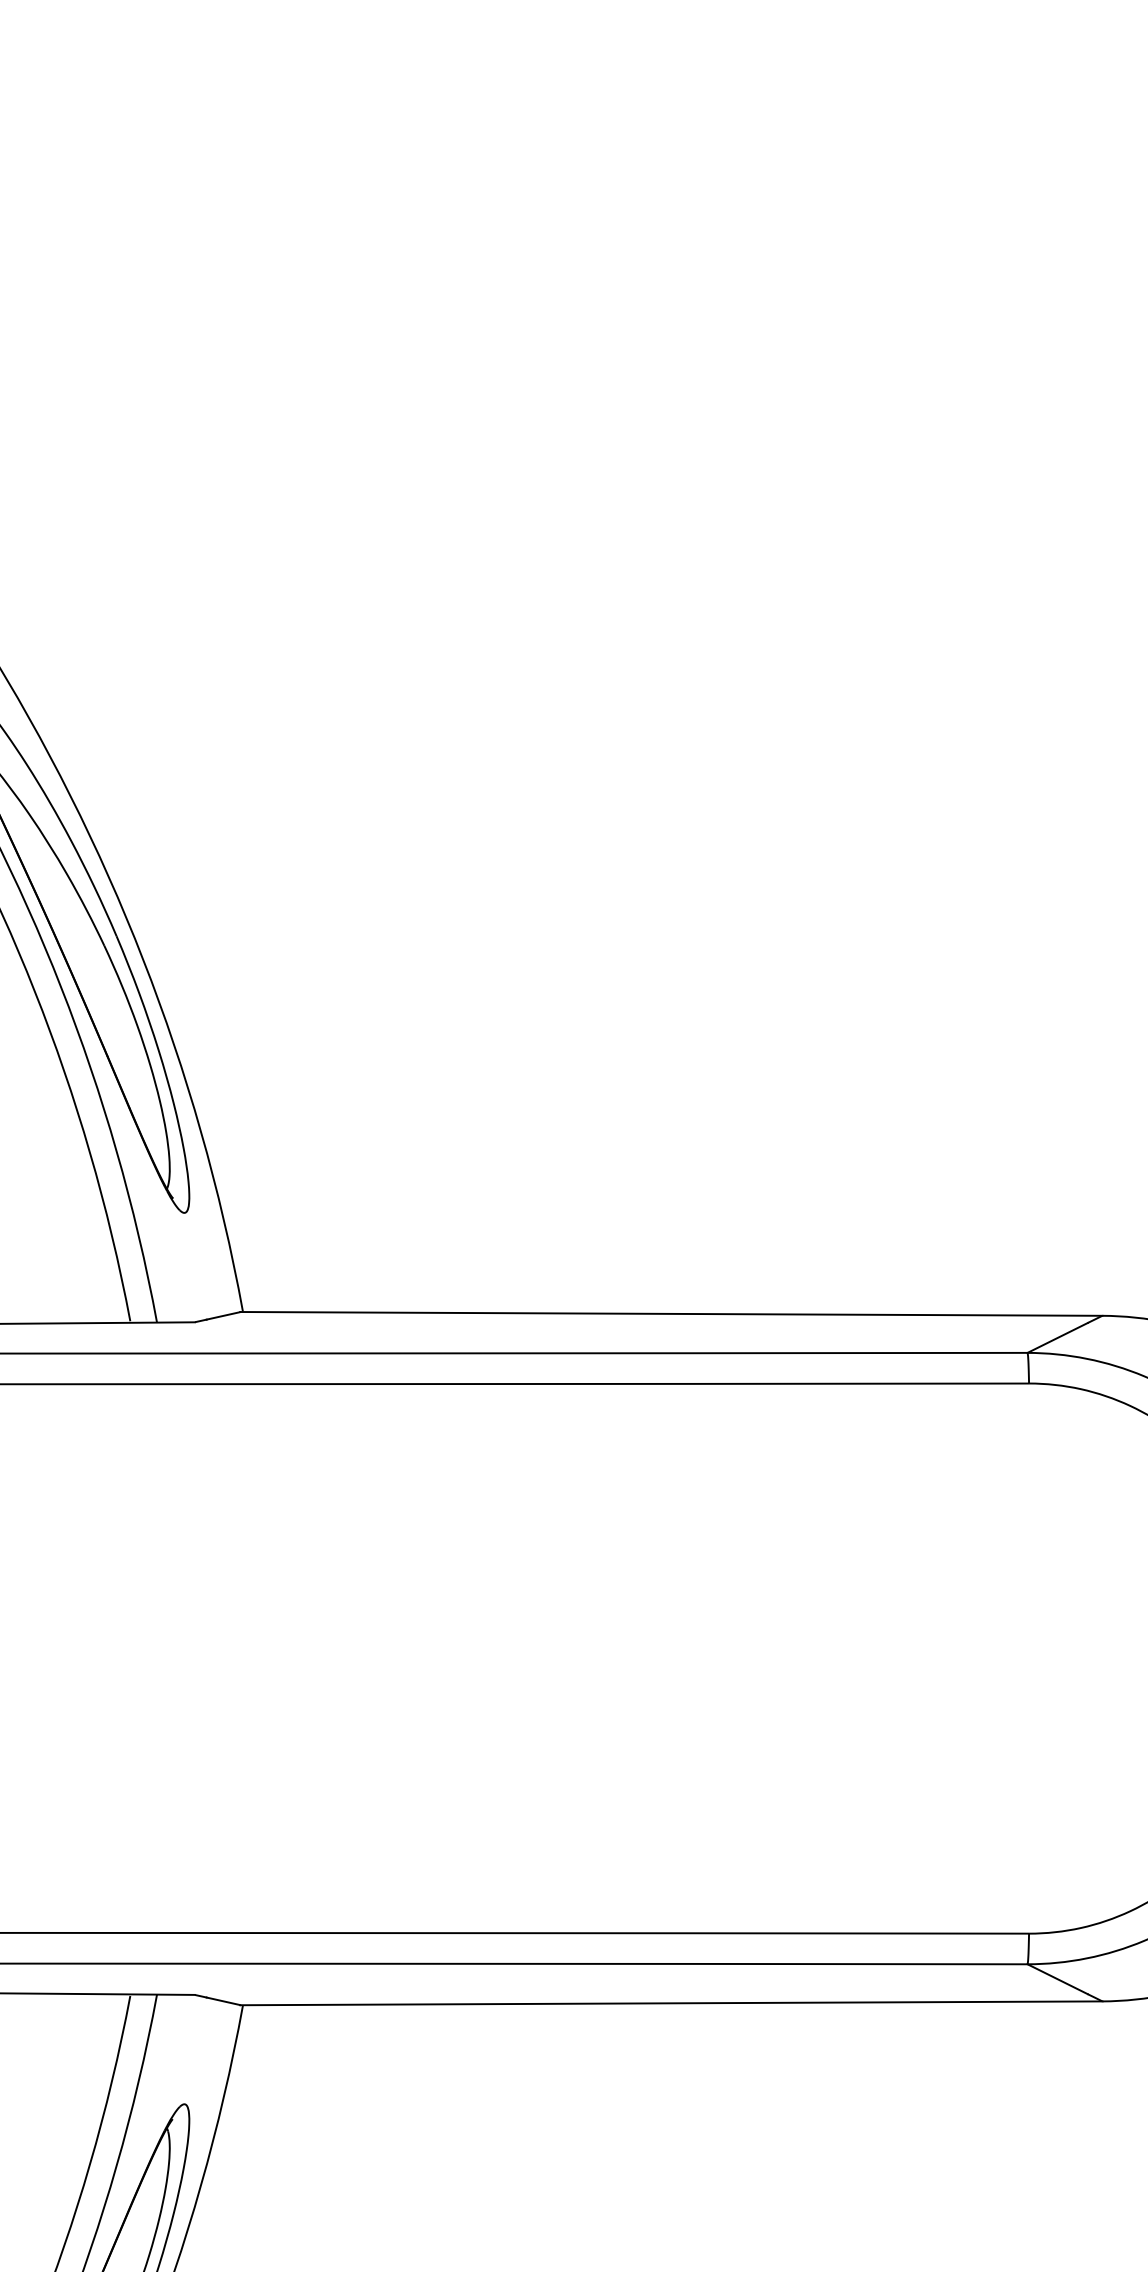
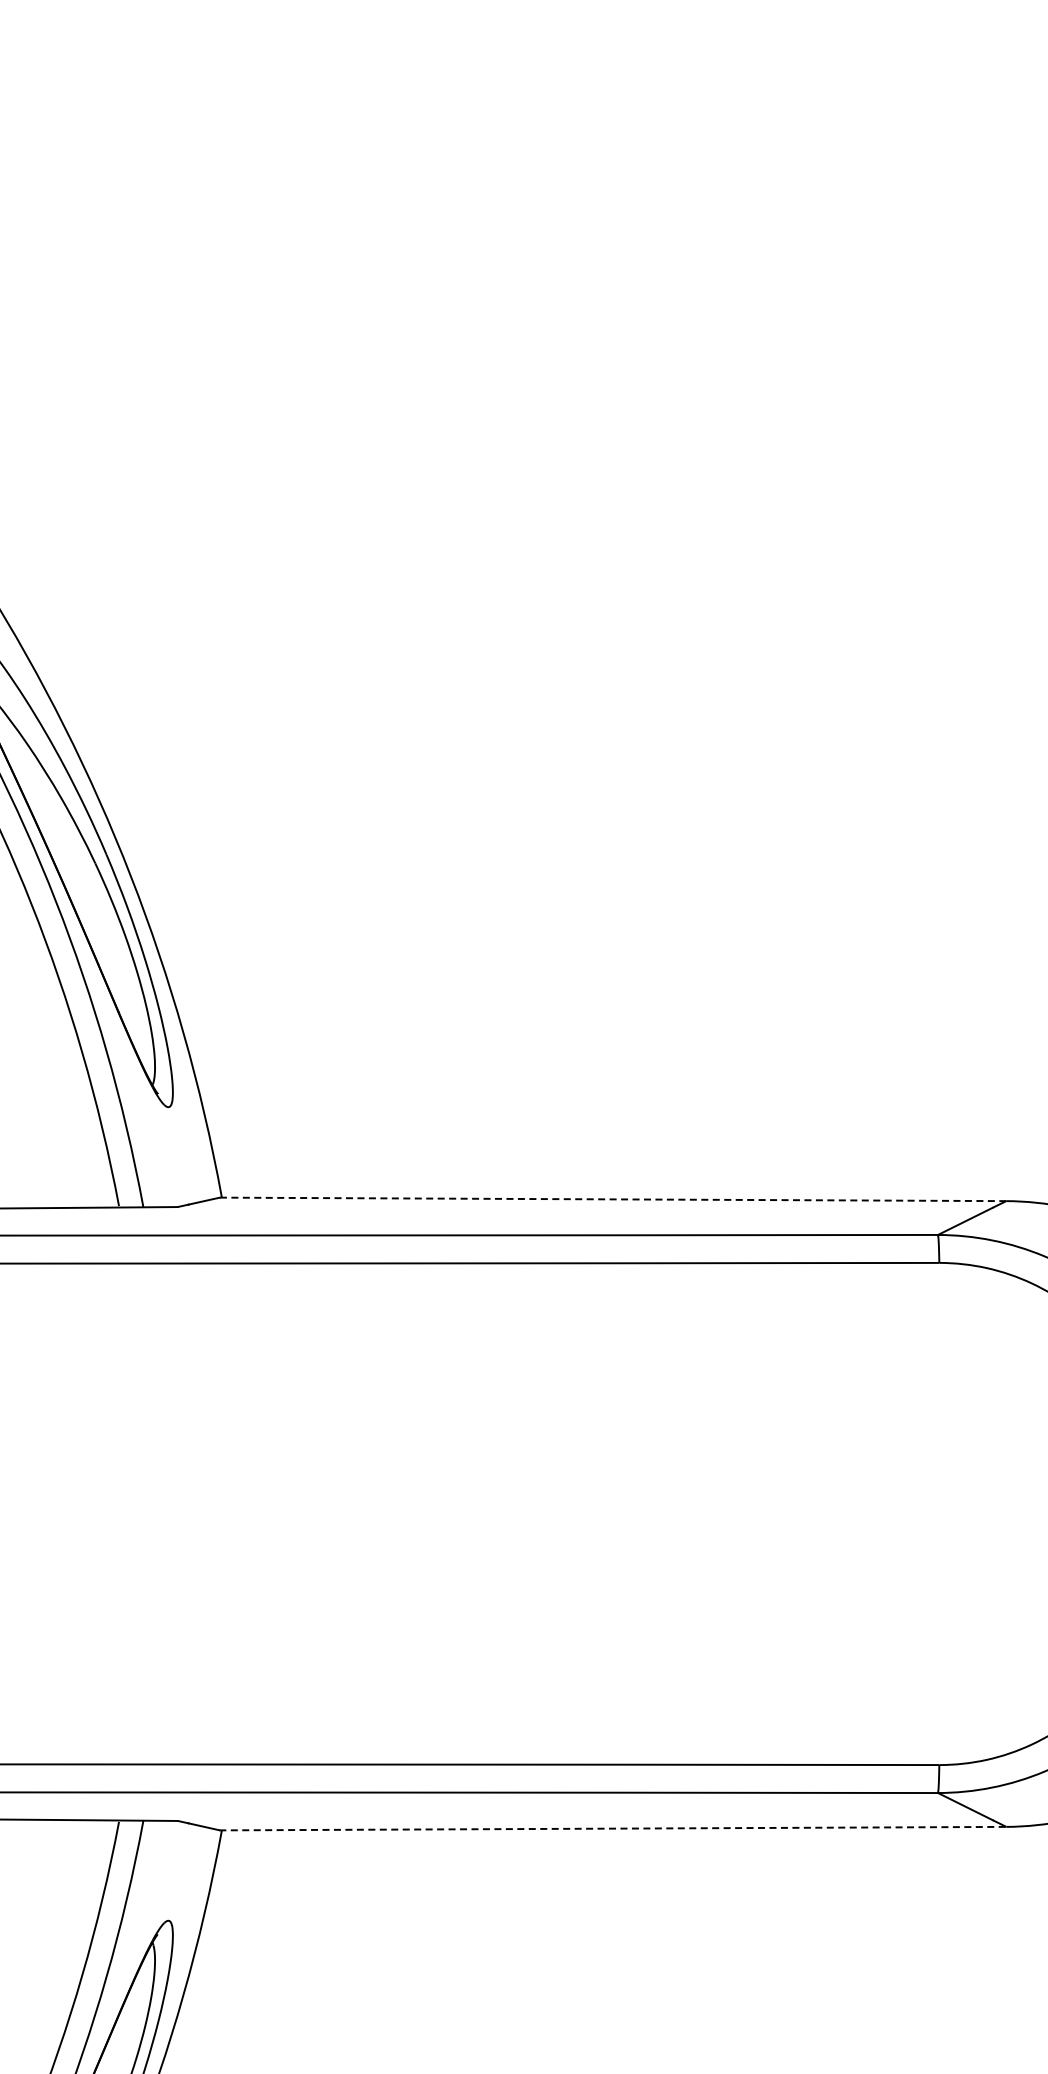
line: (670, 1314) -> (612, 1199), solid -> dashed
line: (670, 2003) -> (612, 1828), solid -> dashed

